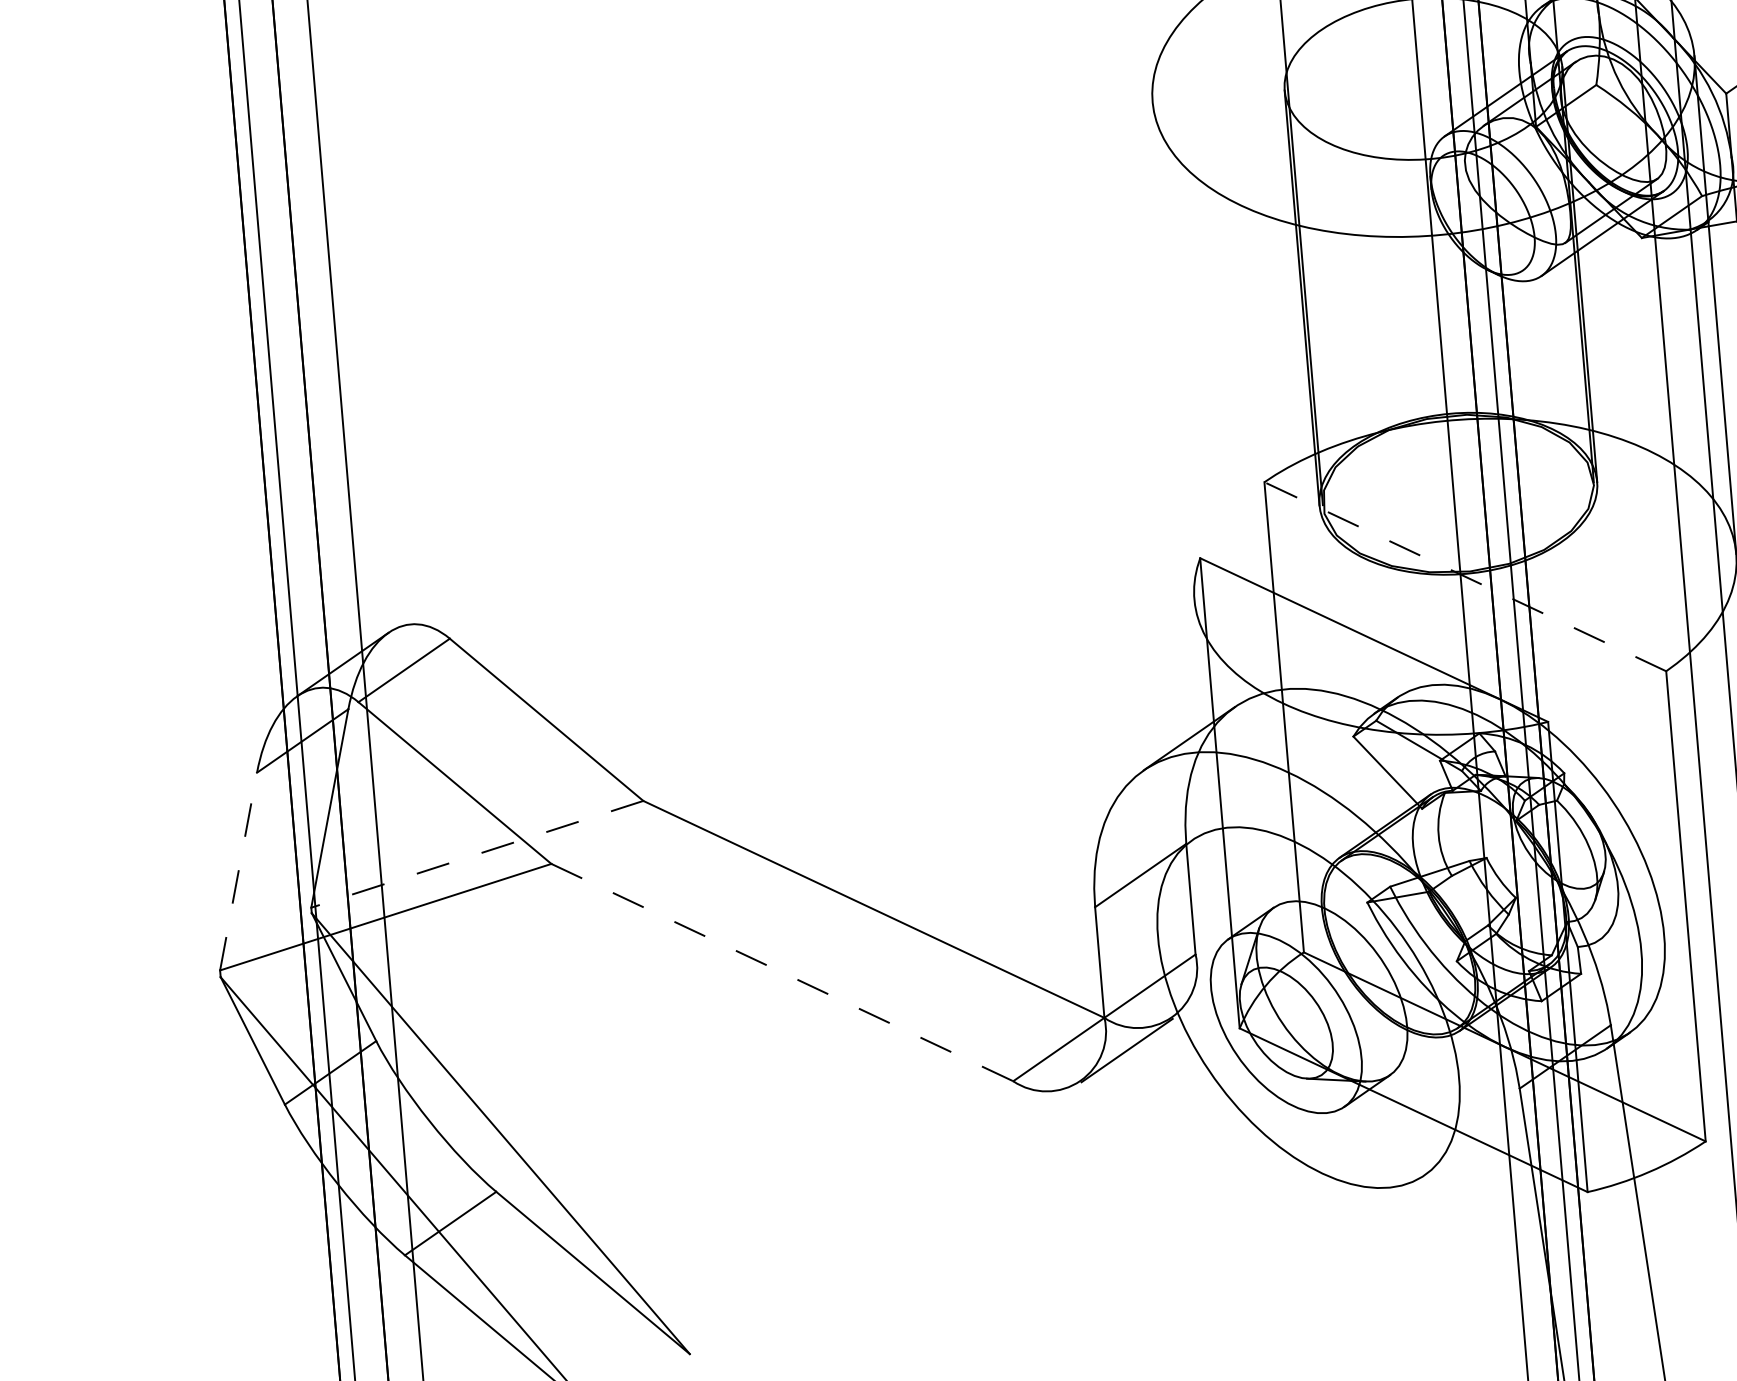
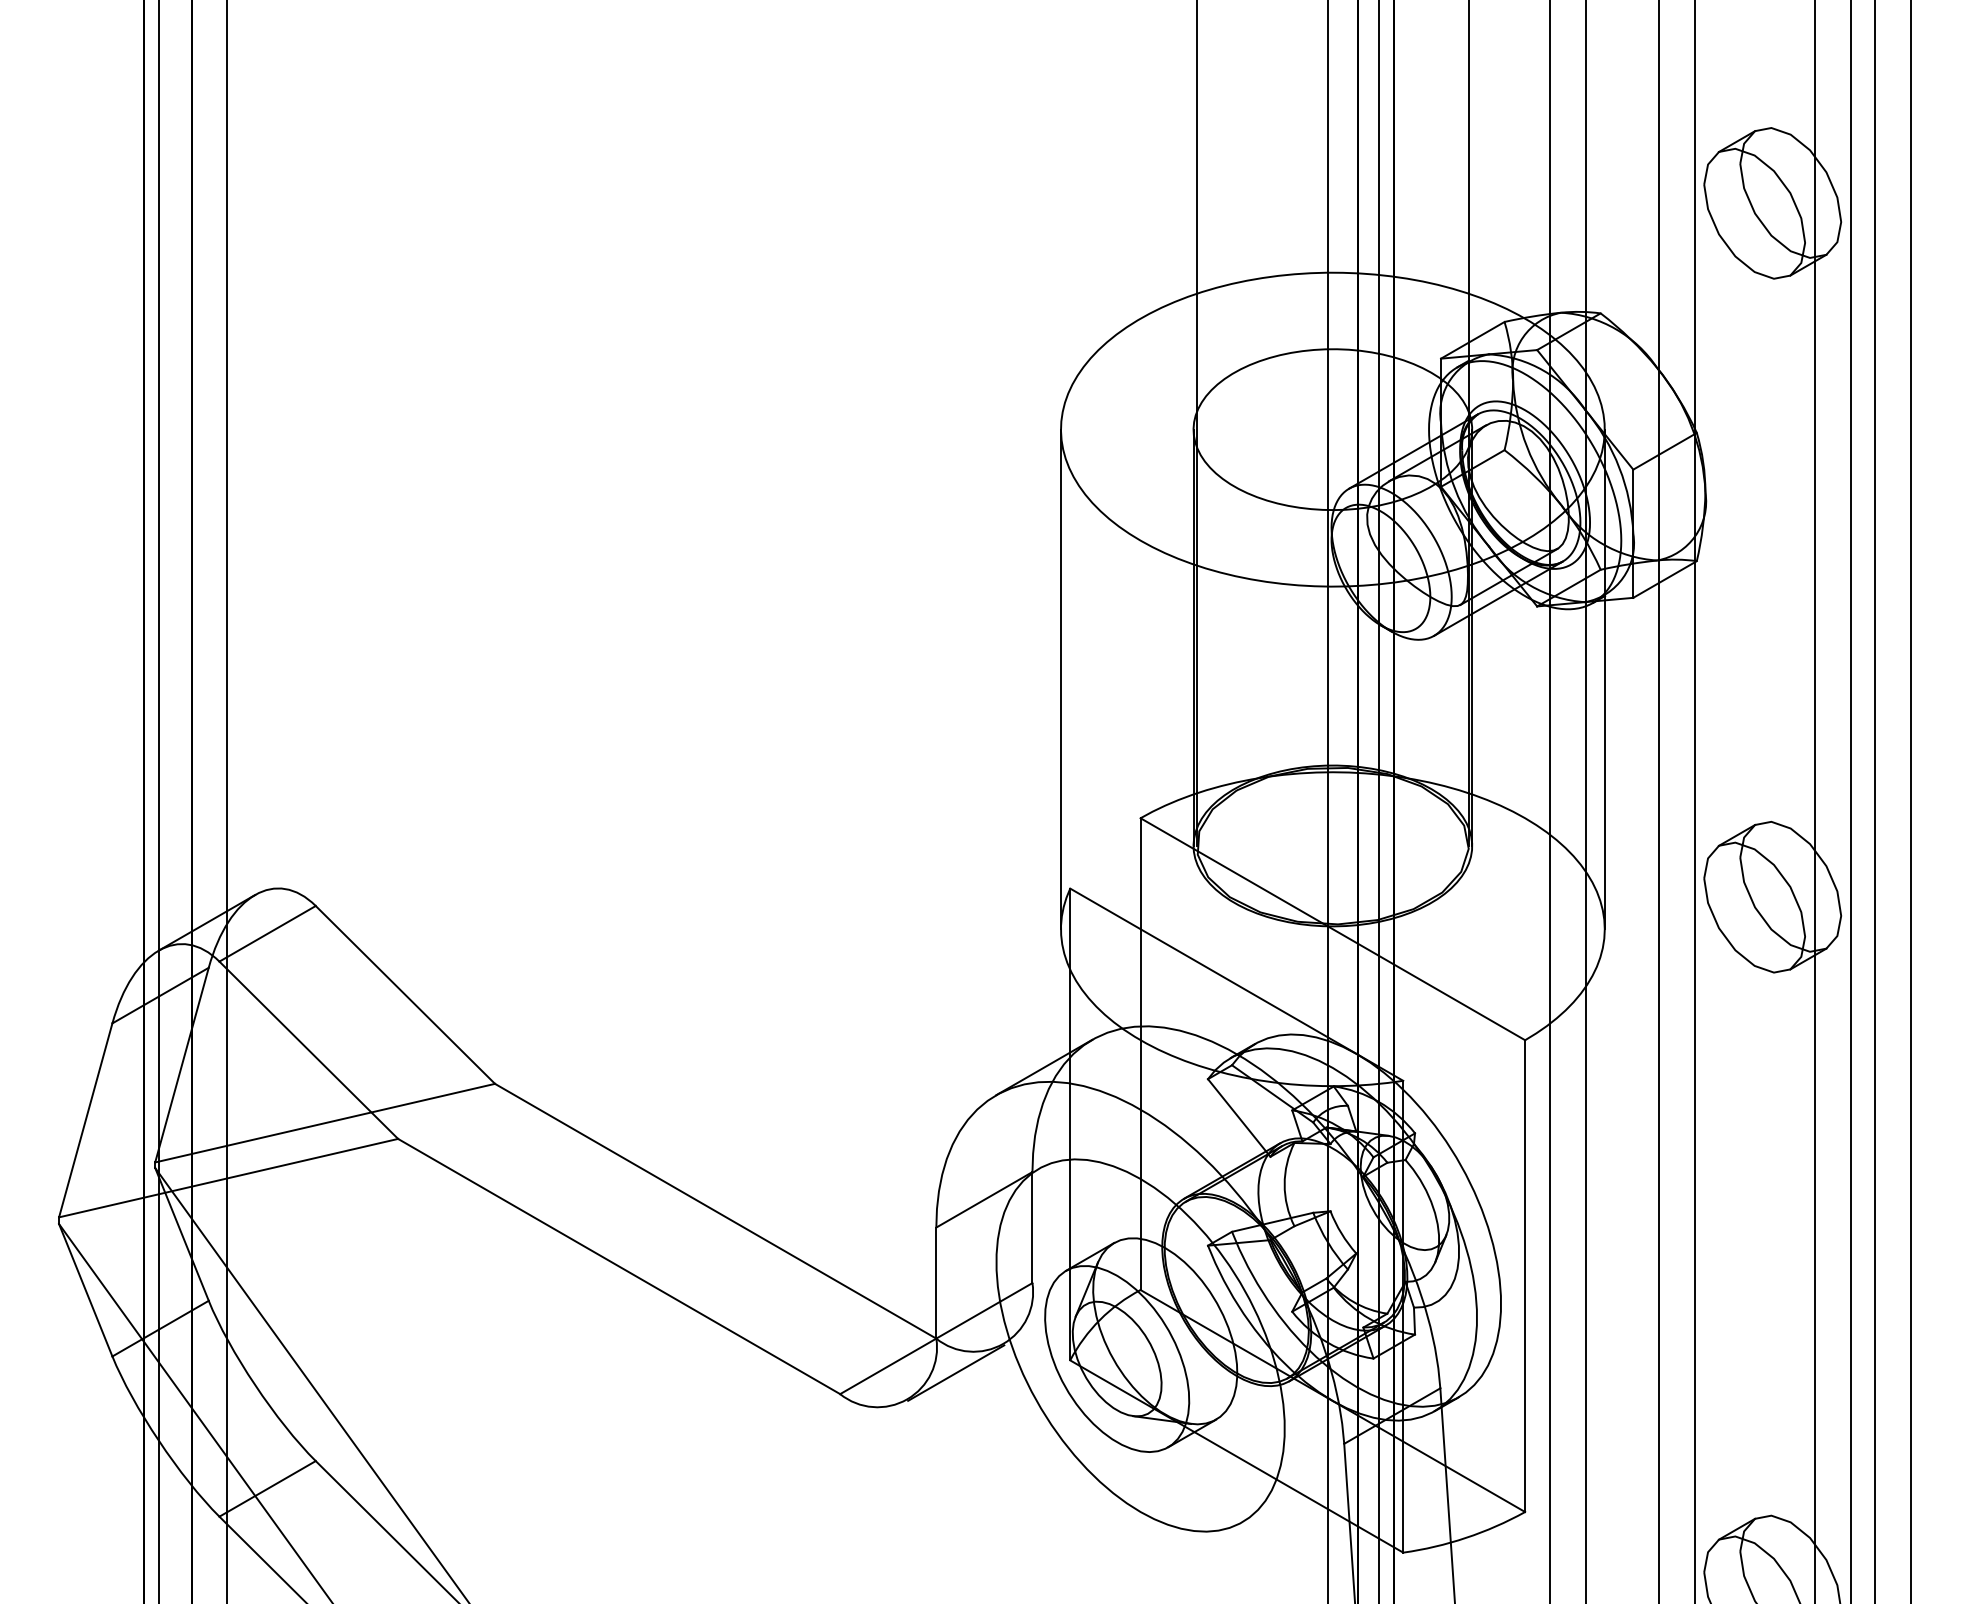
line: (1173, 350) -> (1060, 679), added
line: (1464, 576) -> (1332, 928), dashed -> solid
line: (476, 854) -> (324, 1123), dashed -> solid
line: (238, 871) -> (85, 1120), dashed -> solid
line: (782, 972) -> (619, 1266), dashed -> solid

